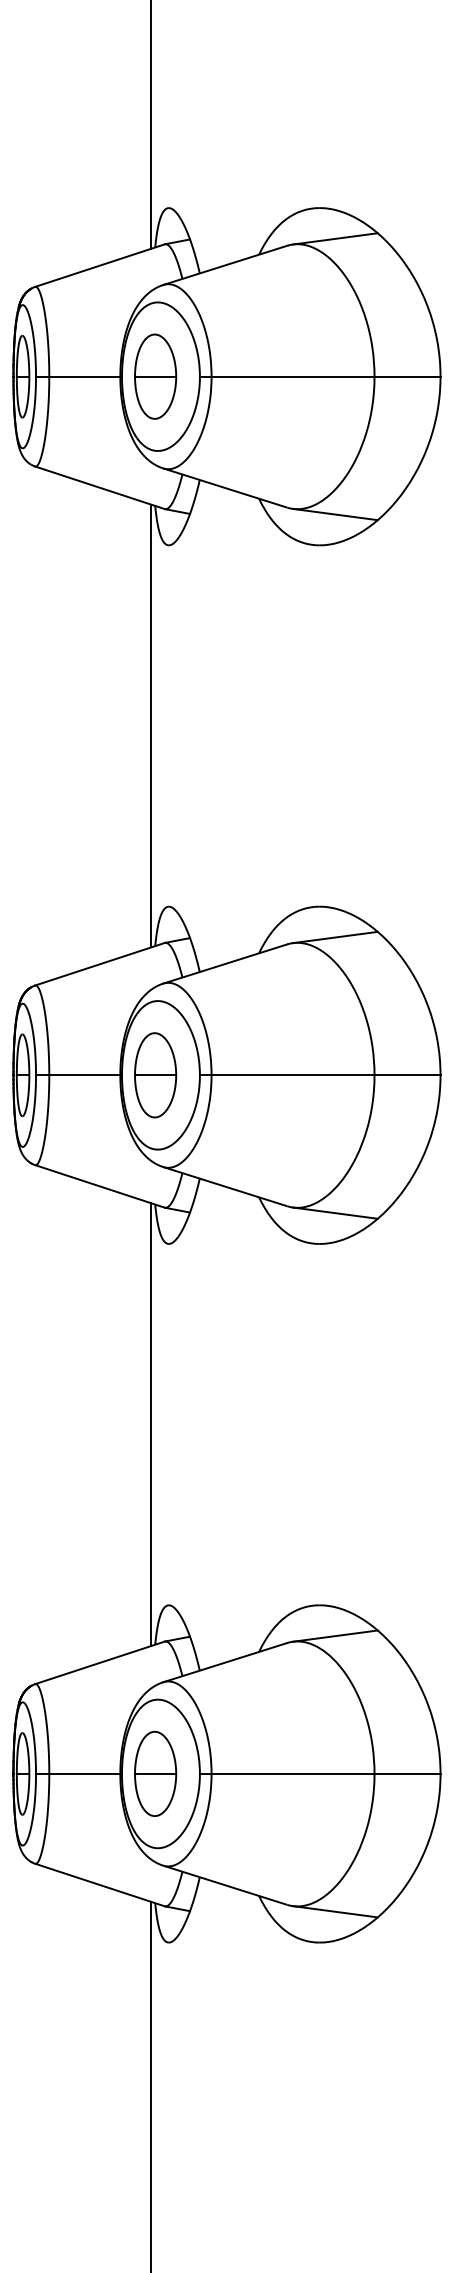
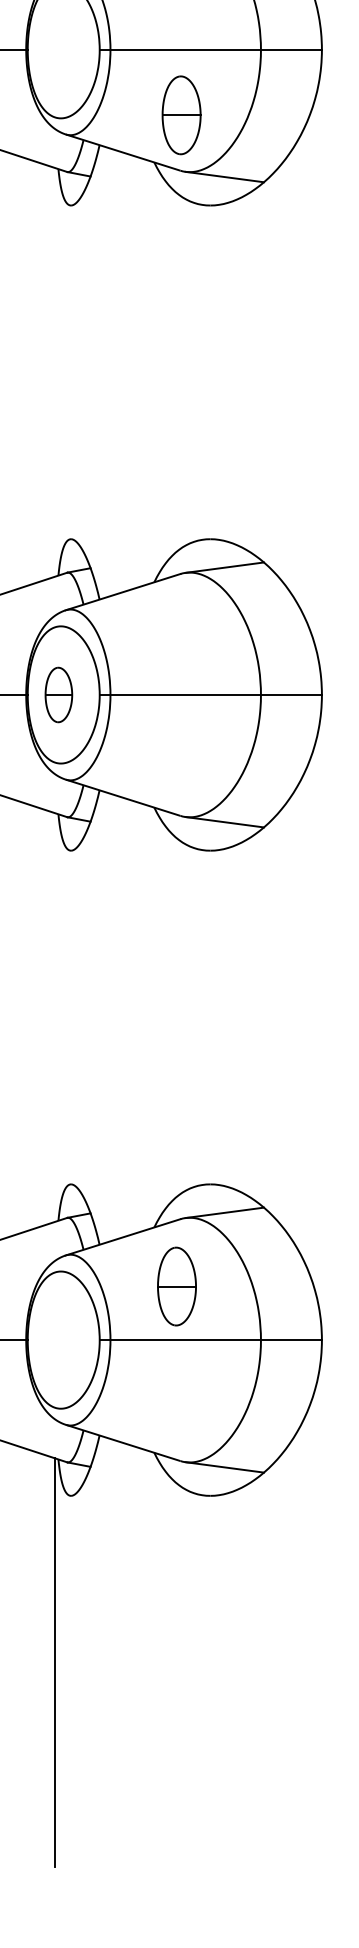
part: (155, 376) -> (181, 115), moved
line: (151, 725) -> (55, 371), removed
part: (155, 1075) -> (58, 695), size x0.7
line: (151, 1424) -> (55, 1017), removed
part: (155, 1773) -> (176, 1286), moved

